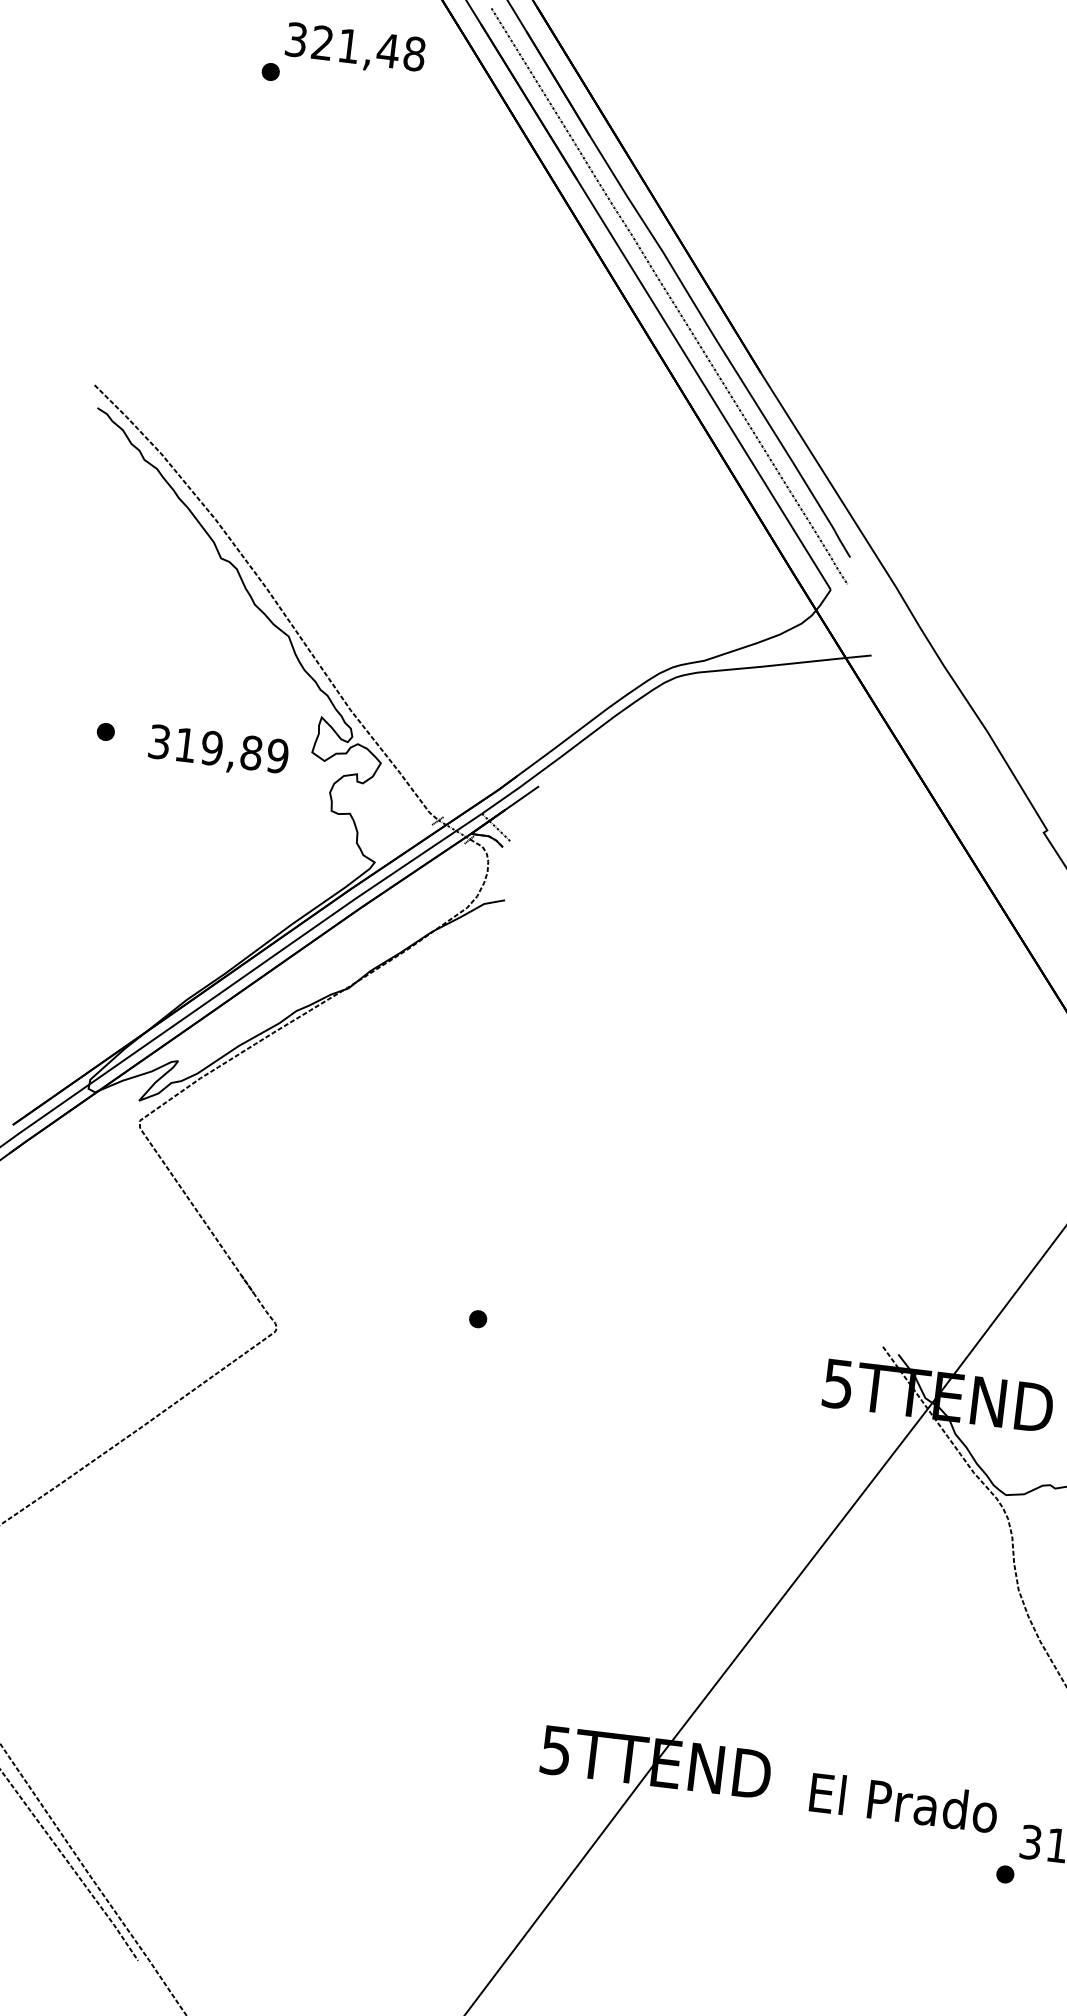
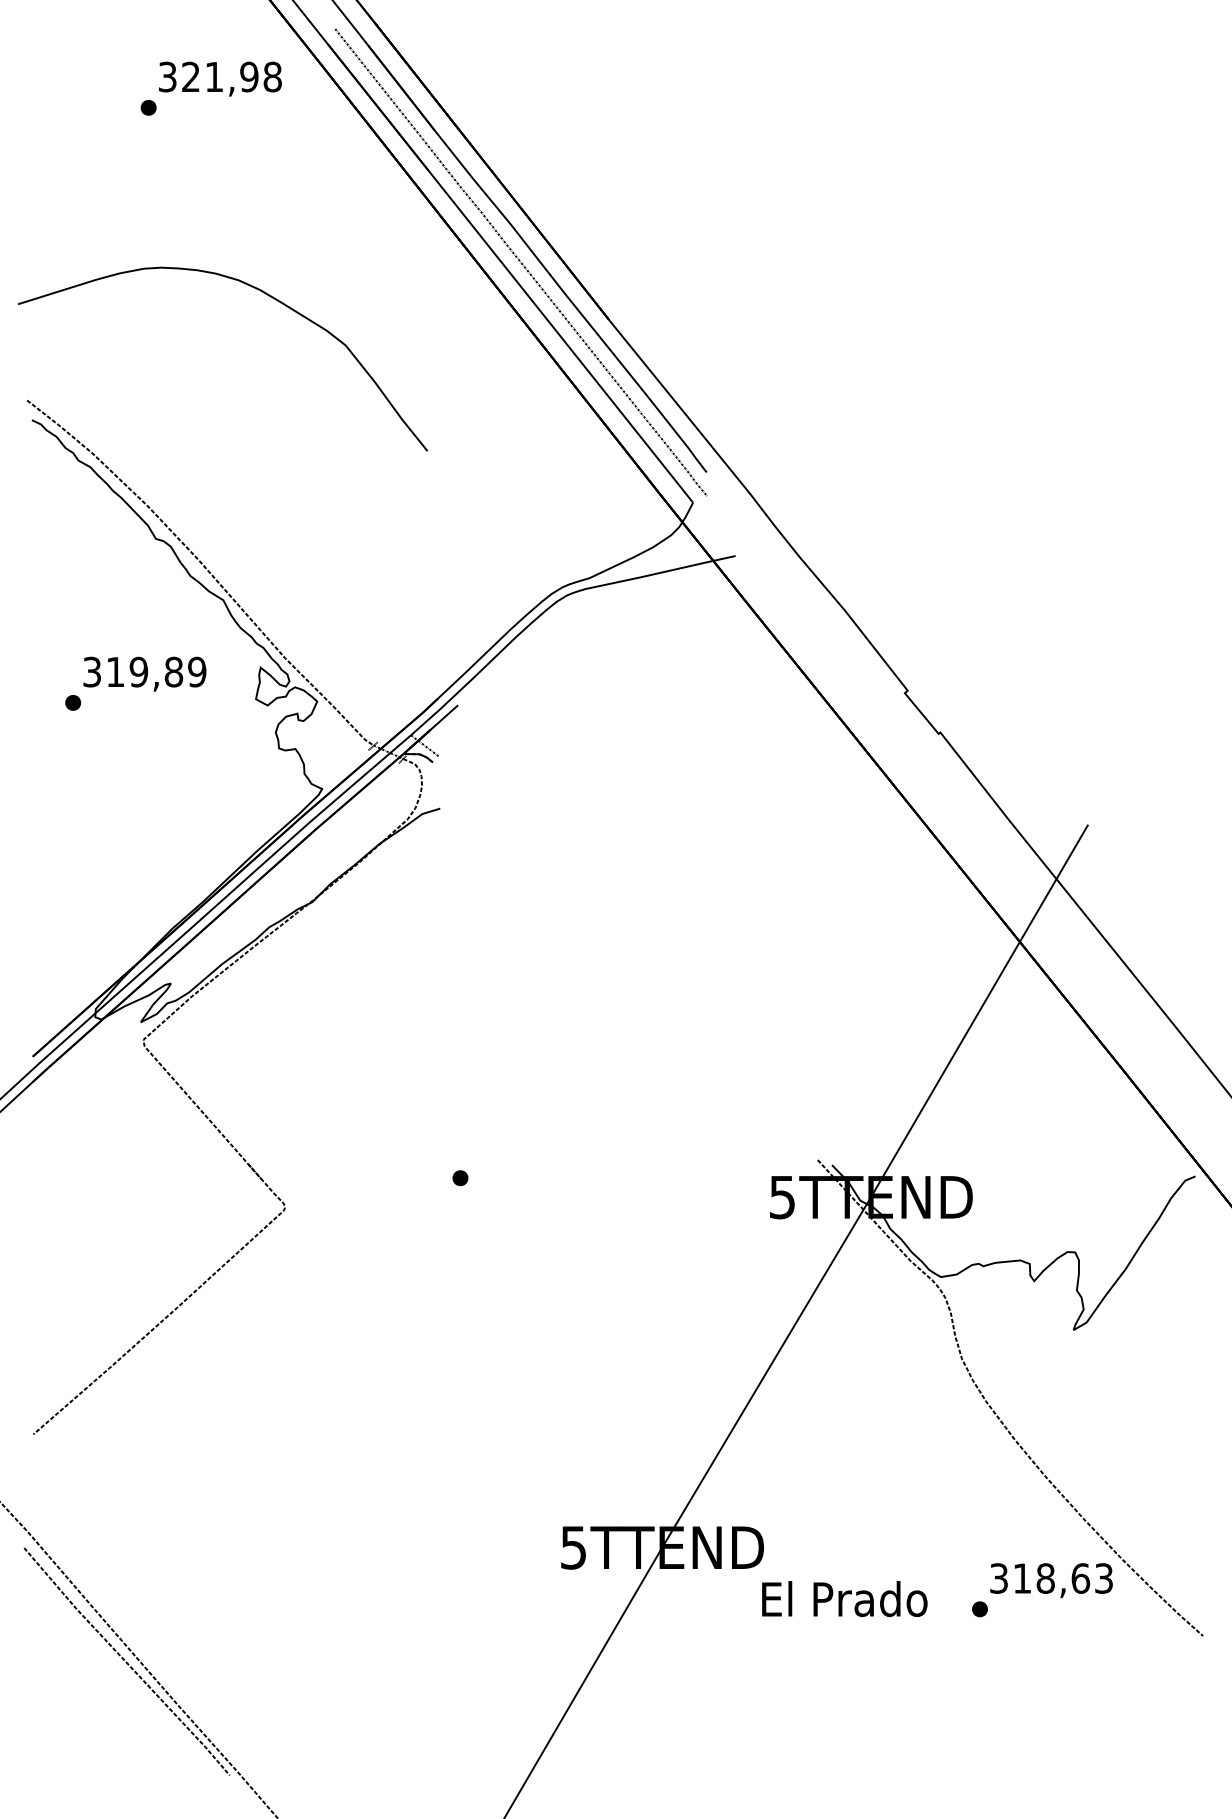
text: (388, 50) -> (249, 76), 321,48 -> 321,98
curve: (362, 288) -> (251, 287), added
text: (218, 750) -> (144, 673), moved
text: (903, 1802) -> (844, 1598), moved

